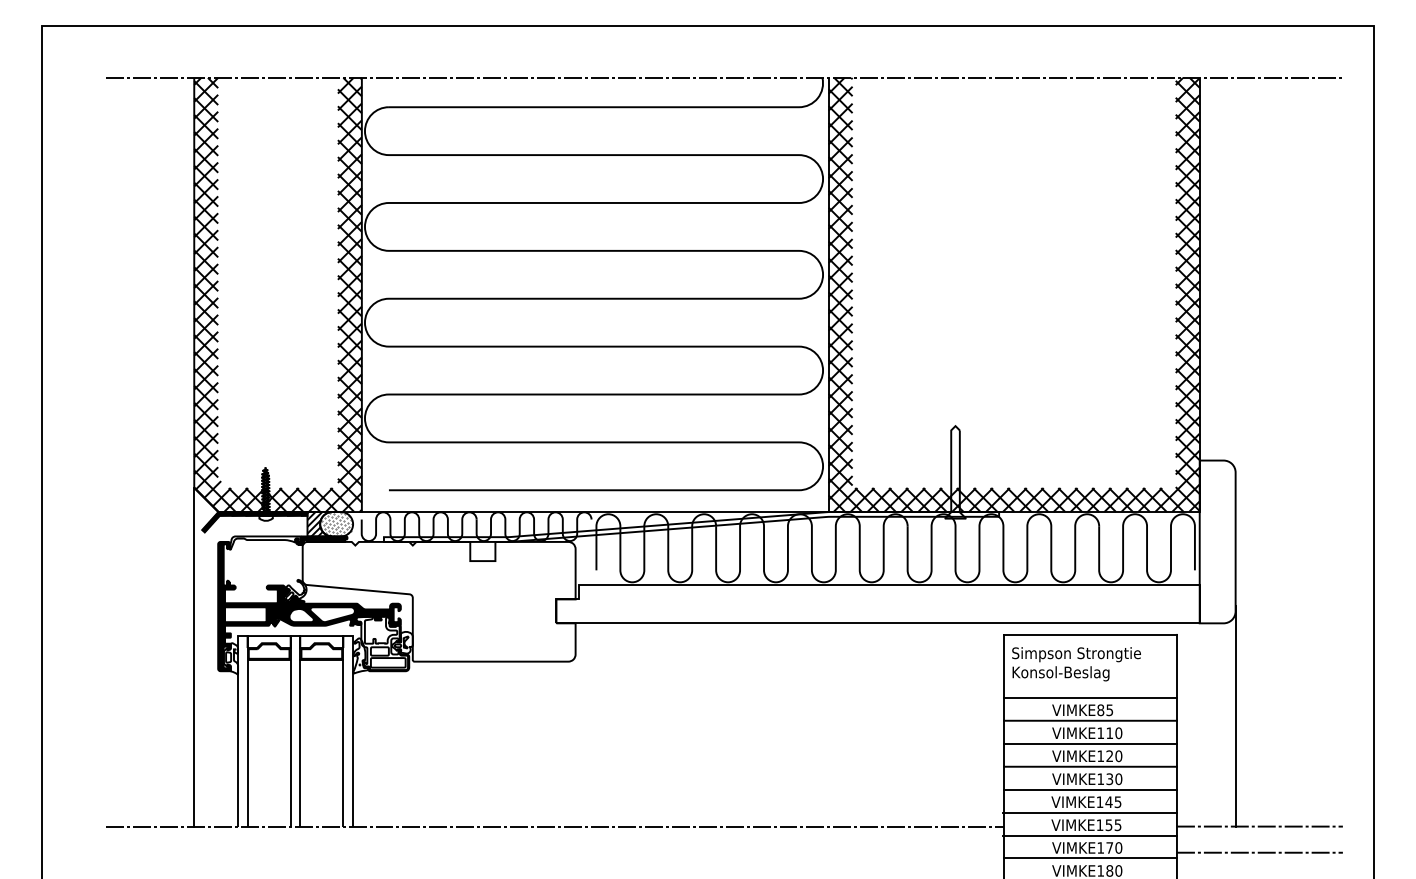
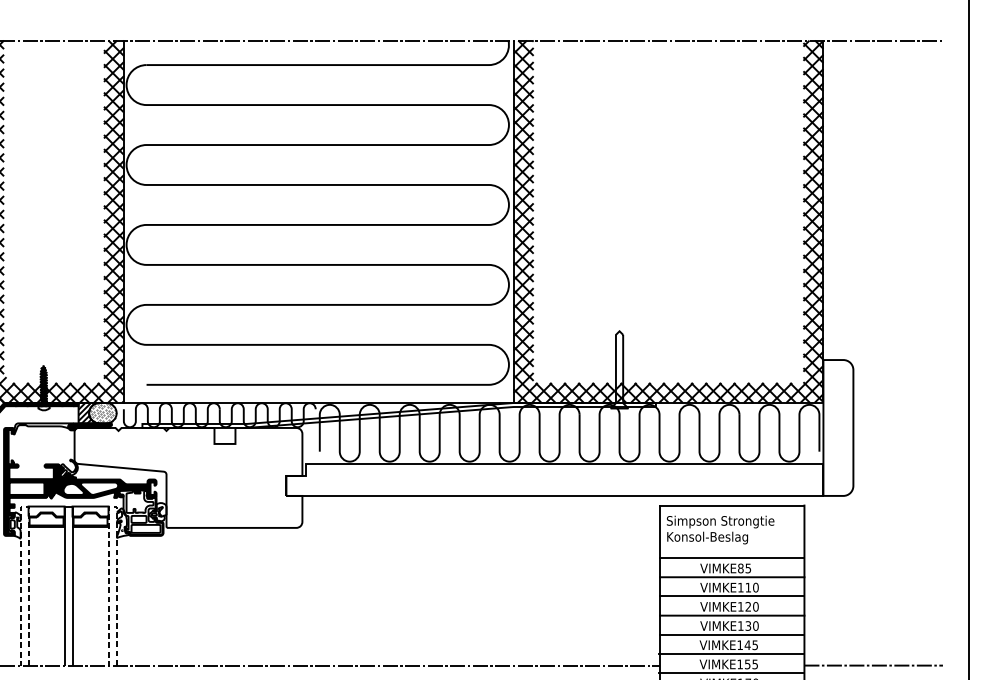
line: (242, 636) -> (24, 506), solid -> dashed
line: (348, 636) -> (112, 506), solid -> dashed
line: (1235, 716) -> (853, 573), removed

